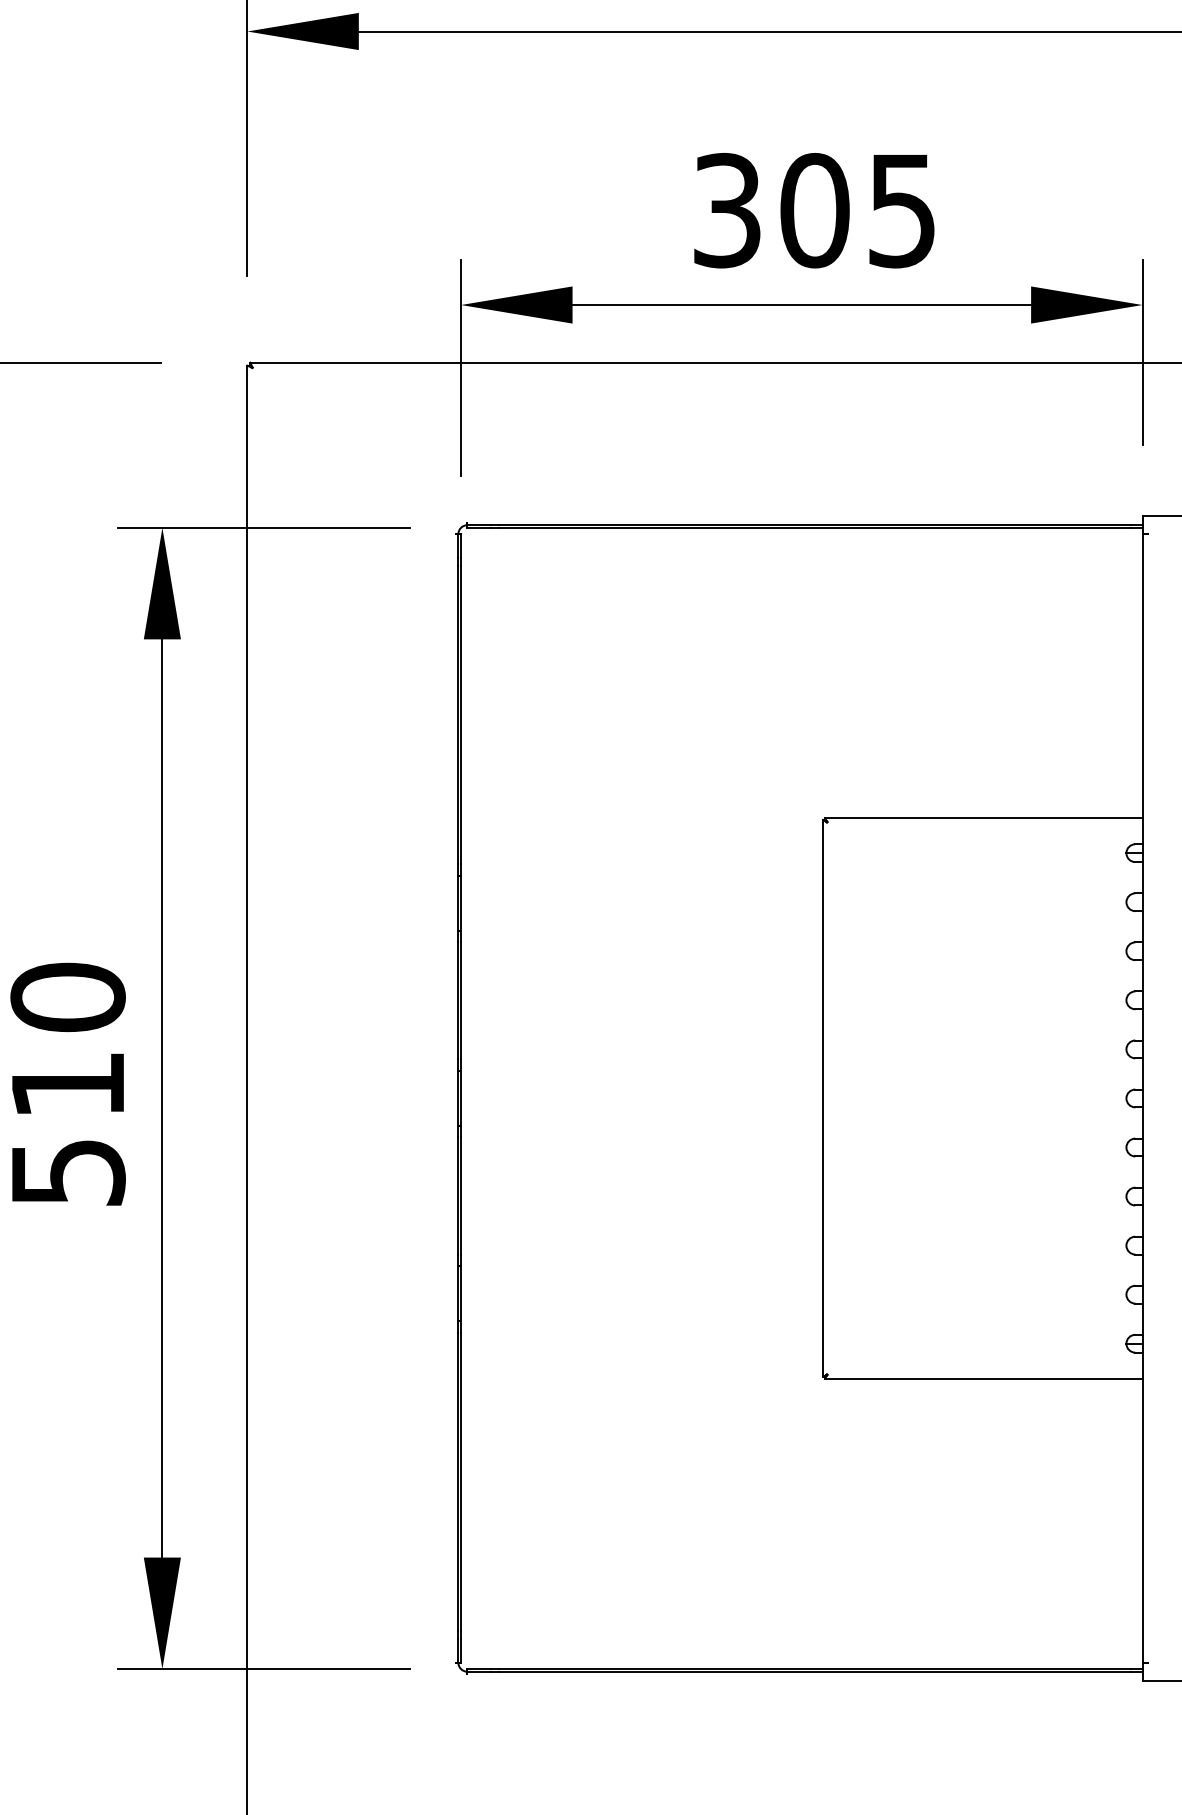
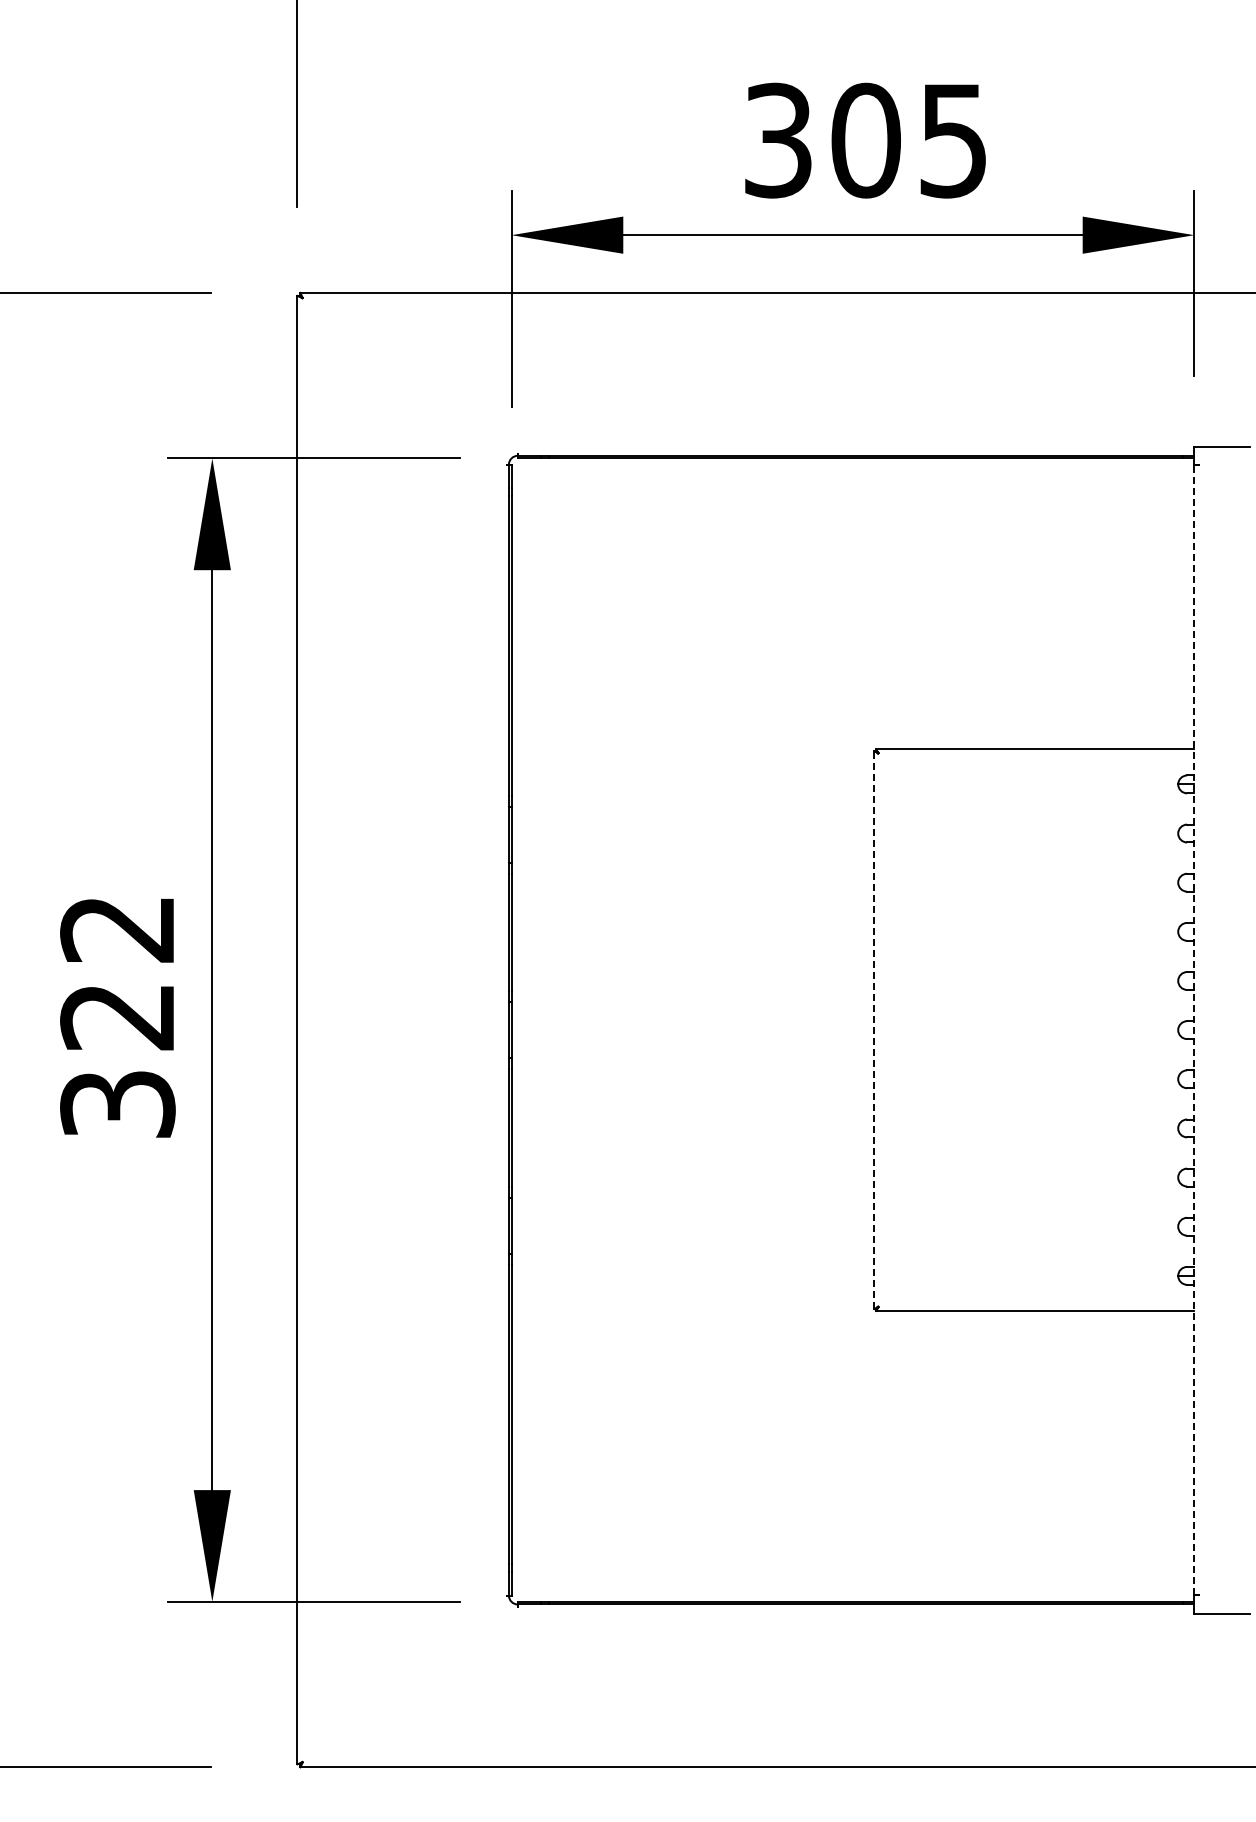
text: (67, 1083) -> (117, 1015), 510 -> 322
line: (1142, 1097) -> (1194, 1029), solid -> dashed
line: (823, 1098) -> (874, 1030), solid -> dashed

